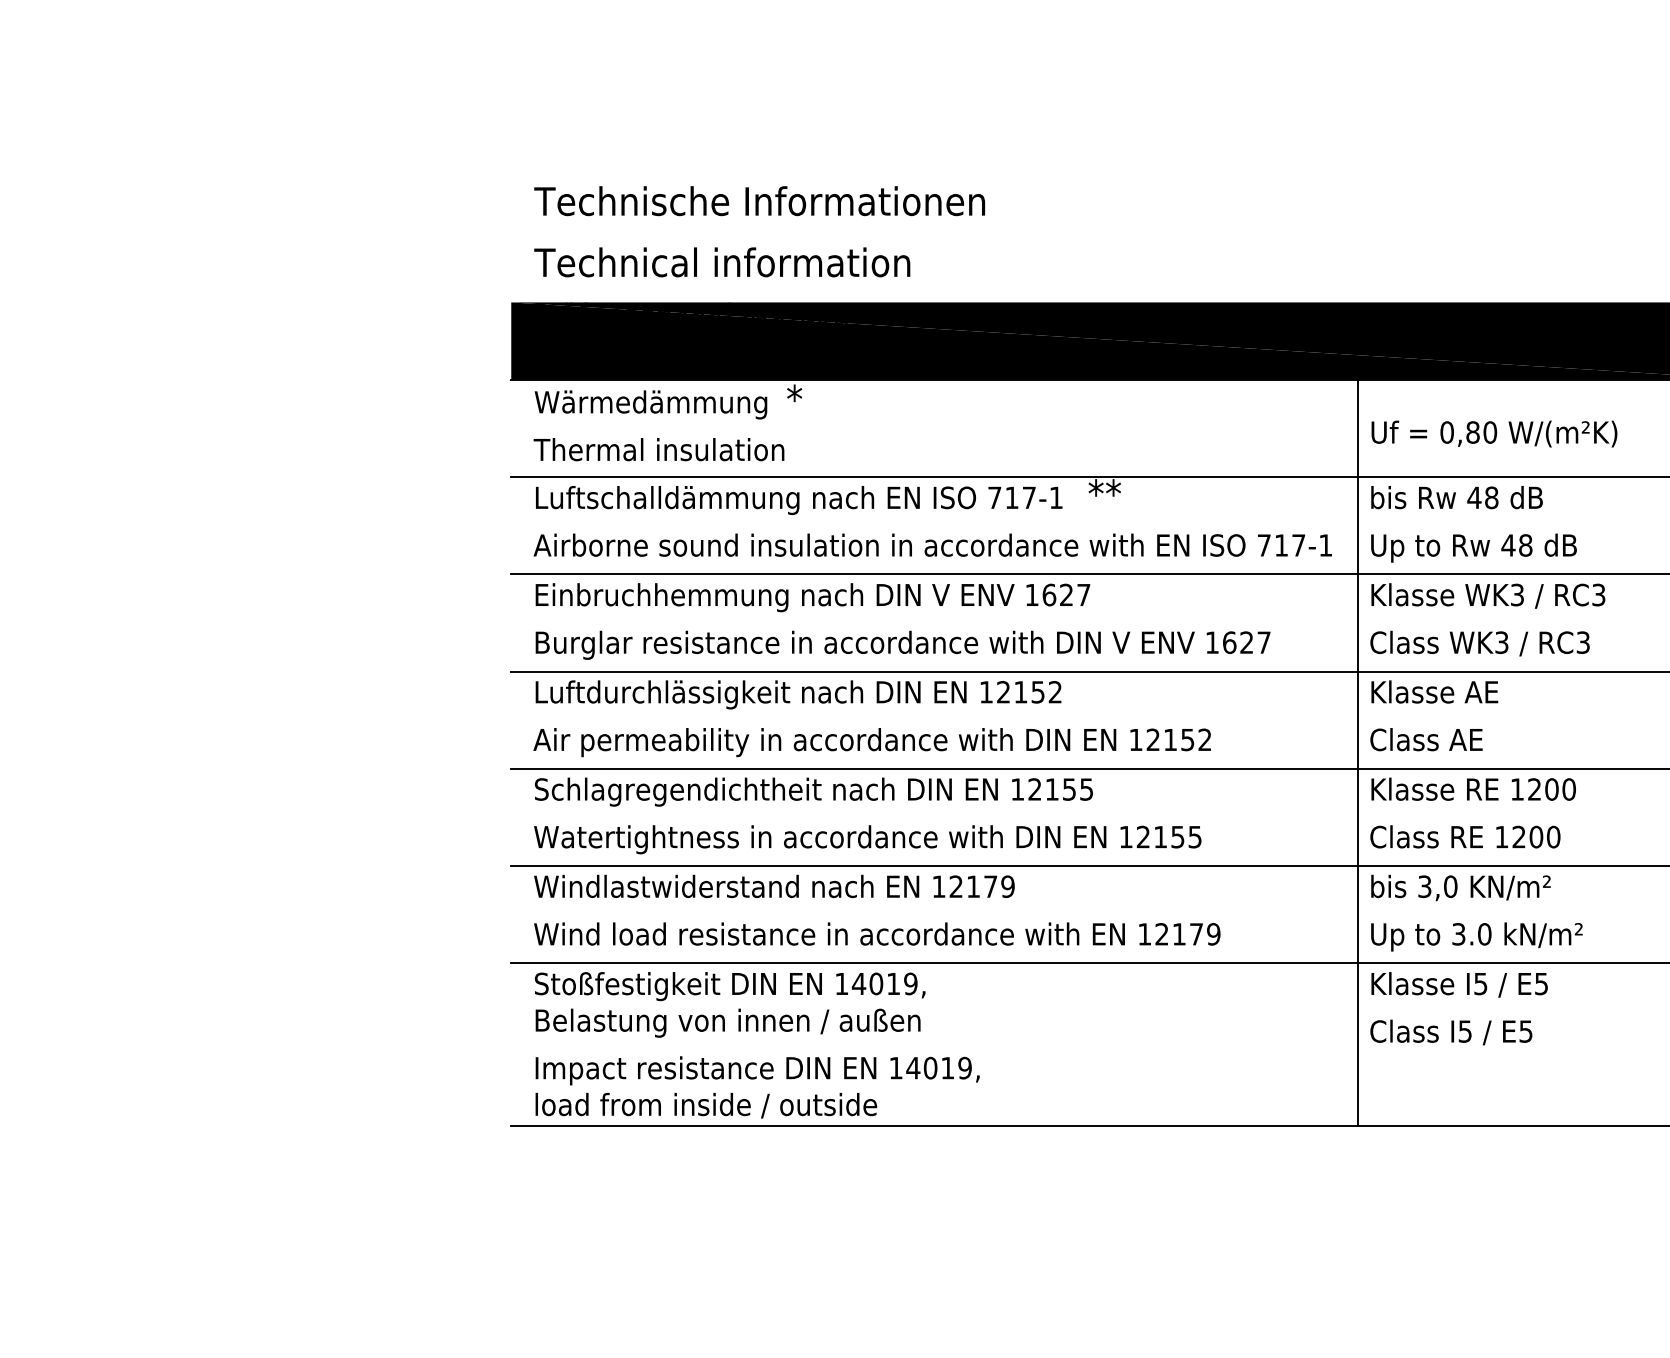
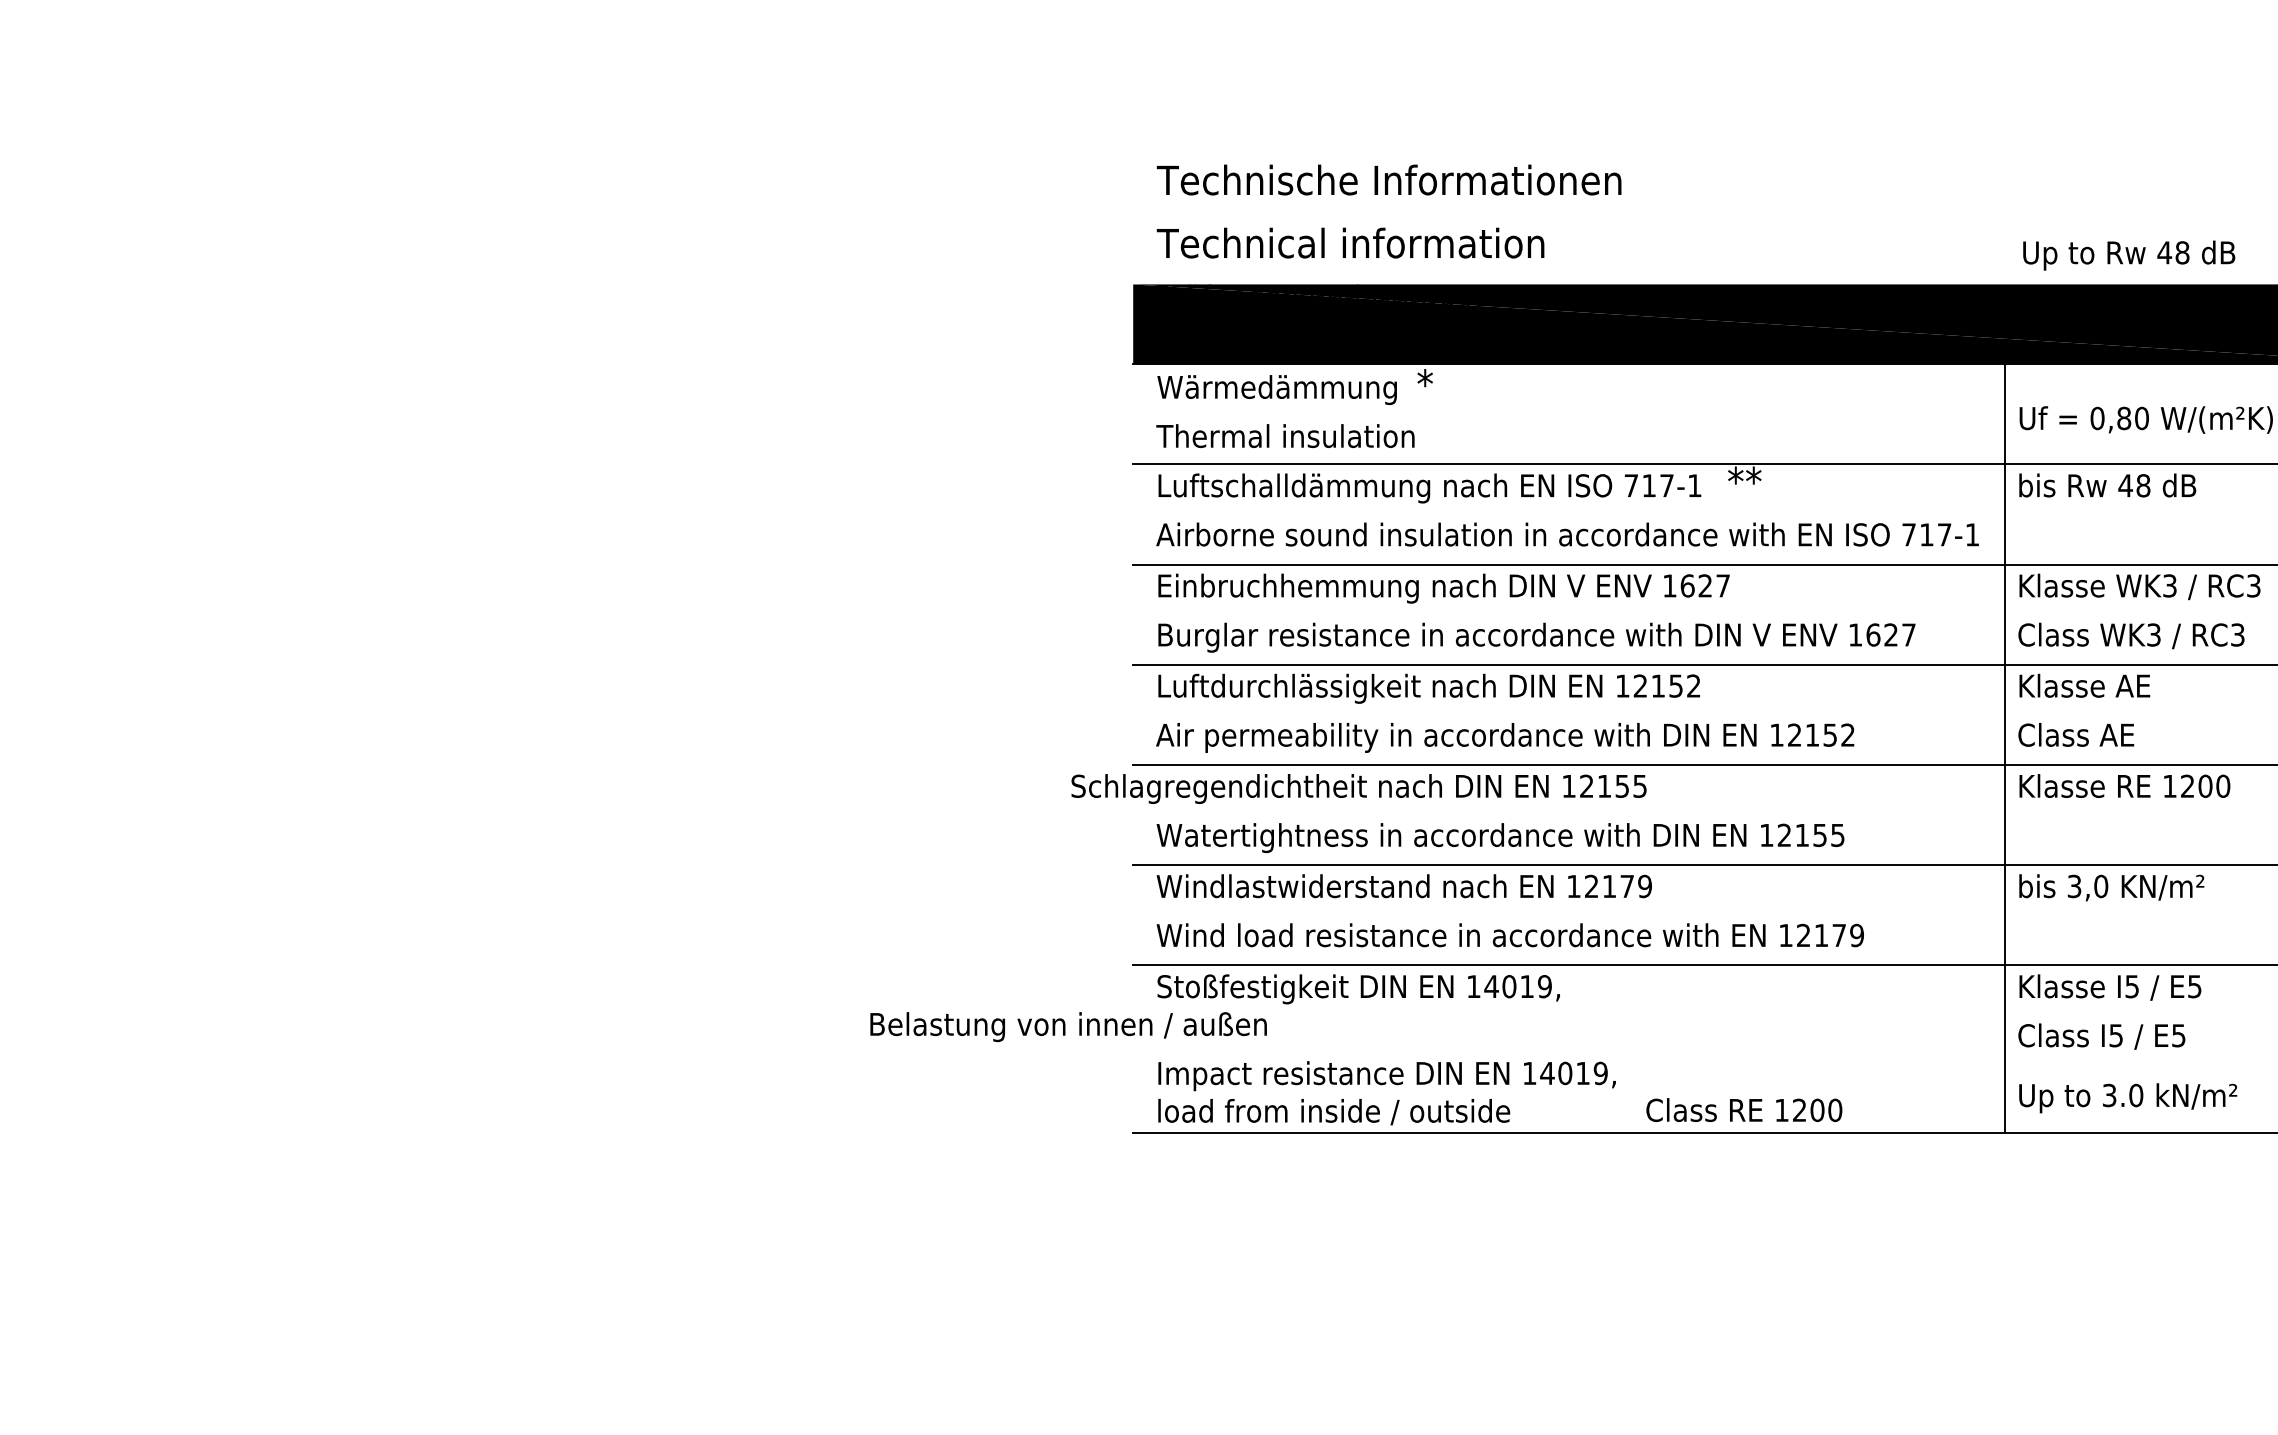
text: (1474, 548) -> (2129, 255), moved
text: (813, 791) -> (1358, 788), moved
text: (1465, 837) -> (1744, 1110), moved
text: (1477, 937) -> (2128, 1098), moved
text: (727, 1023) -> (1068, 1027), moved

